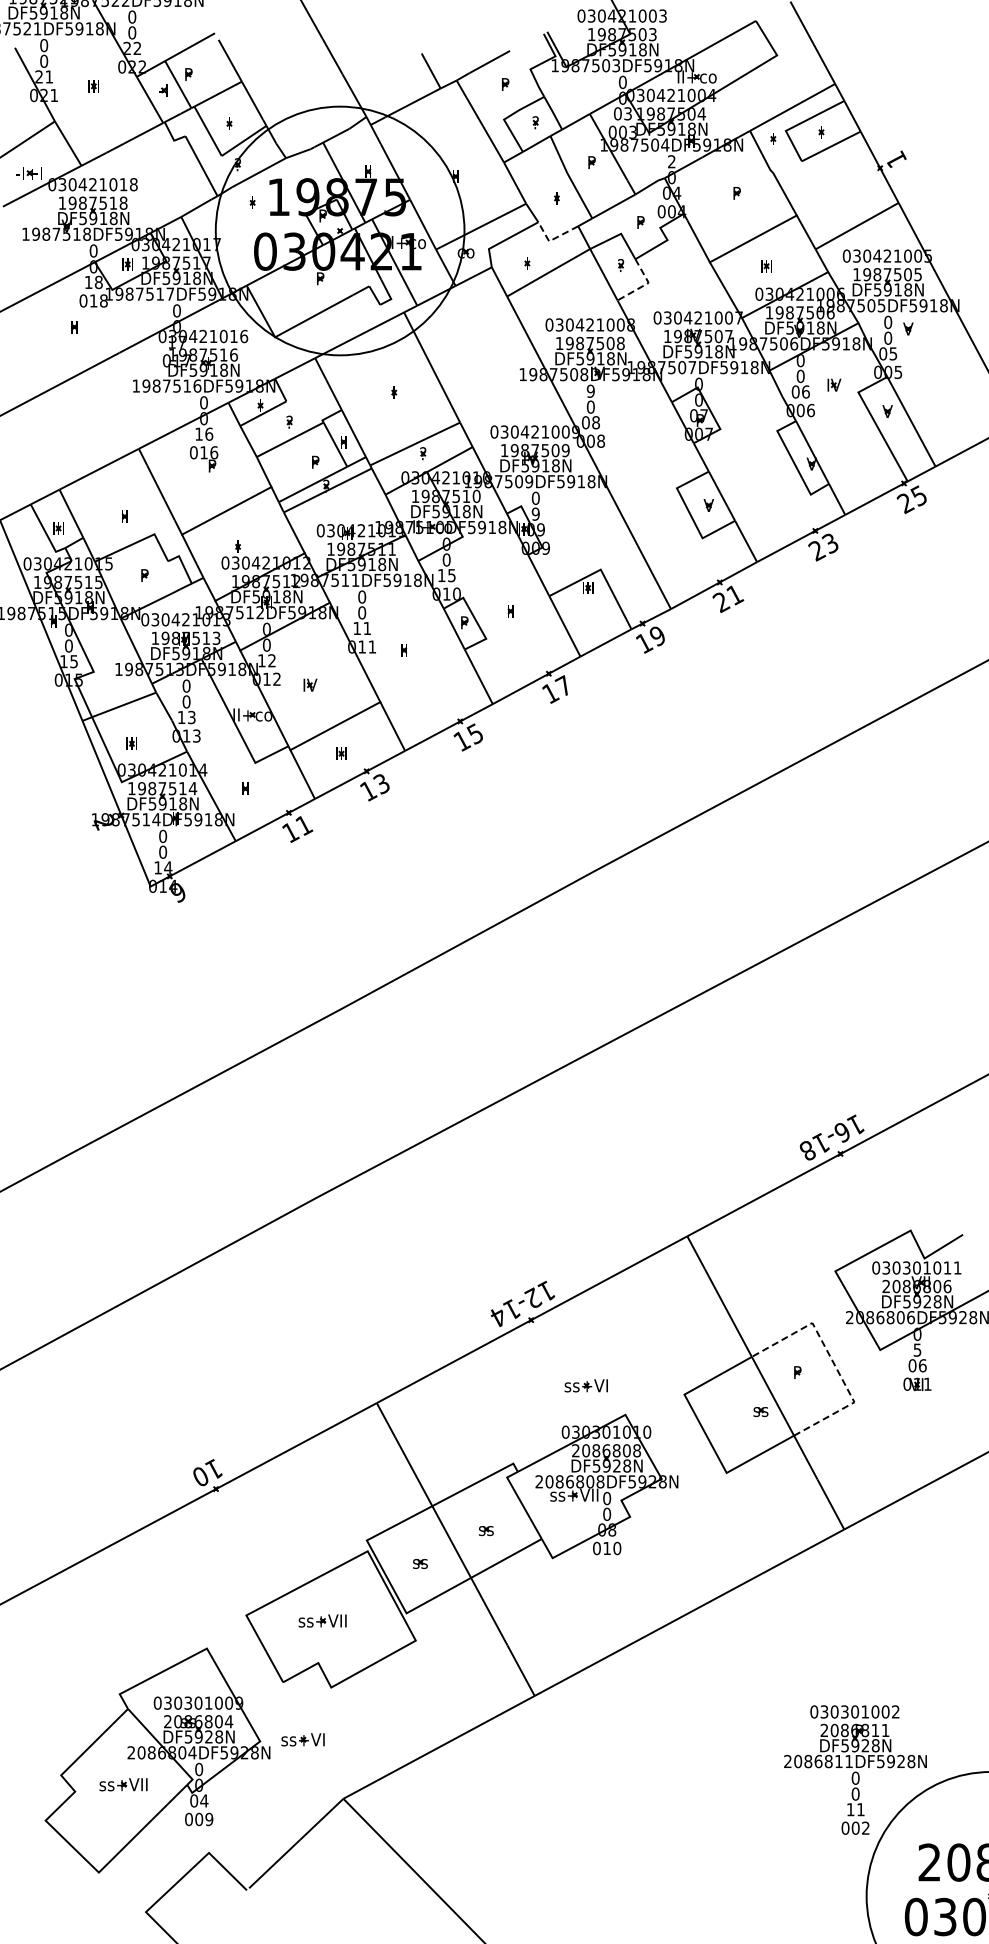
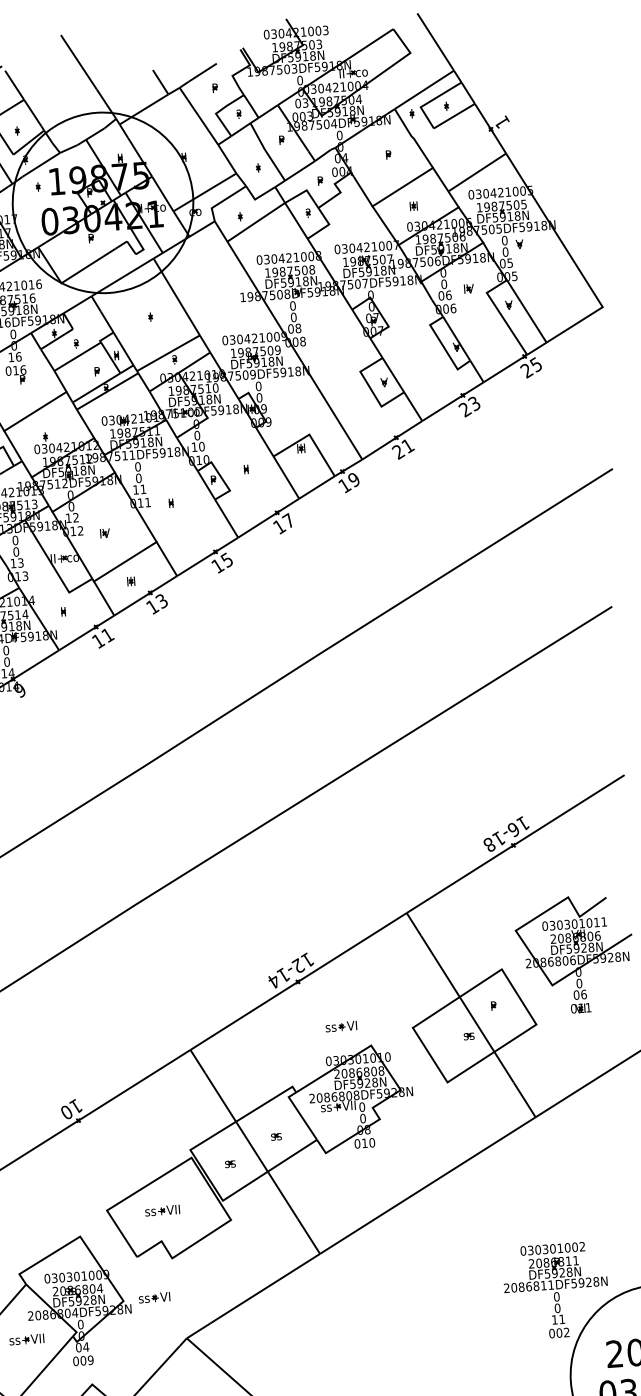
text: (671, 161) -> (339, 135), 2 -> 0
line: (553, 239) -> (258, 197), dashed -> solid
line: (645, 284) -> (327, 225), dashed -> solid
text: (590, 391) -> (292, 306), 9 -> 0
text: (535, 513) -> (259, 397), 9 -> 0
text: (451, 575) -> (201, 446), 15 -> 10
text: (917, 1349) -> (579, 983), 5 -> 0
line: (833, 1362) -> (519, 996), dashed -> solid

